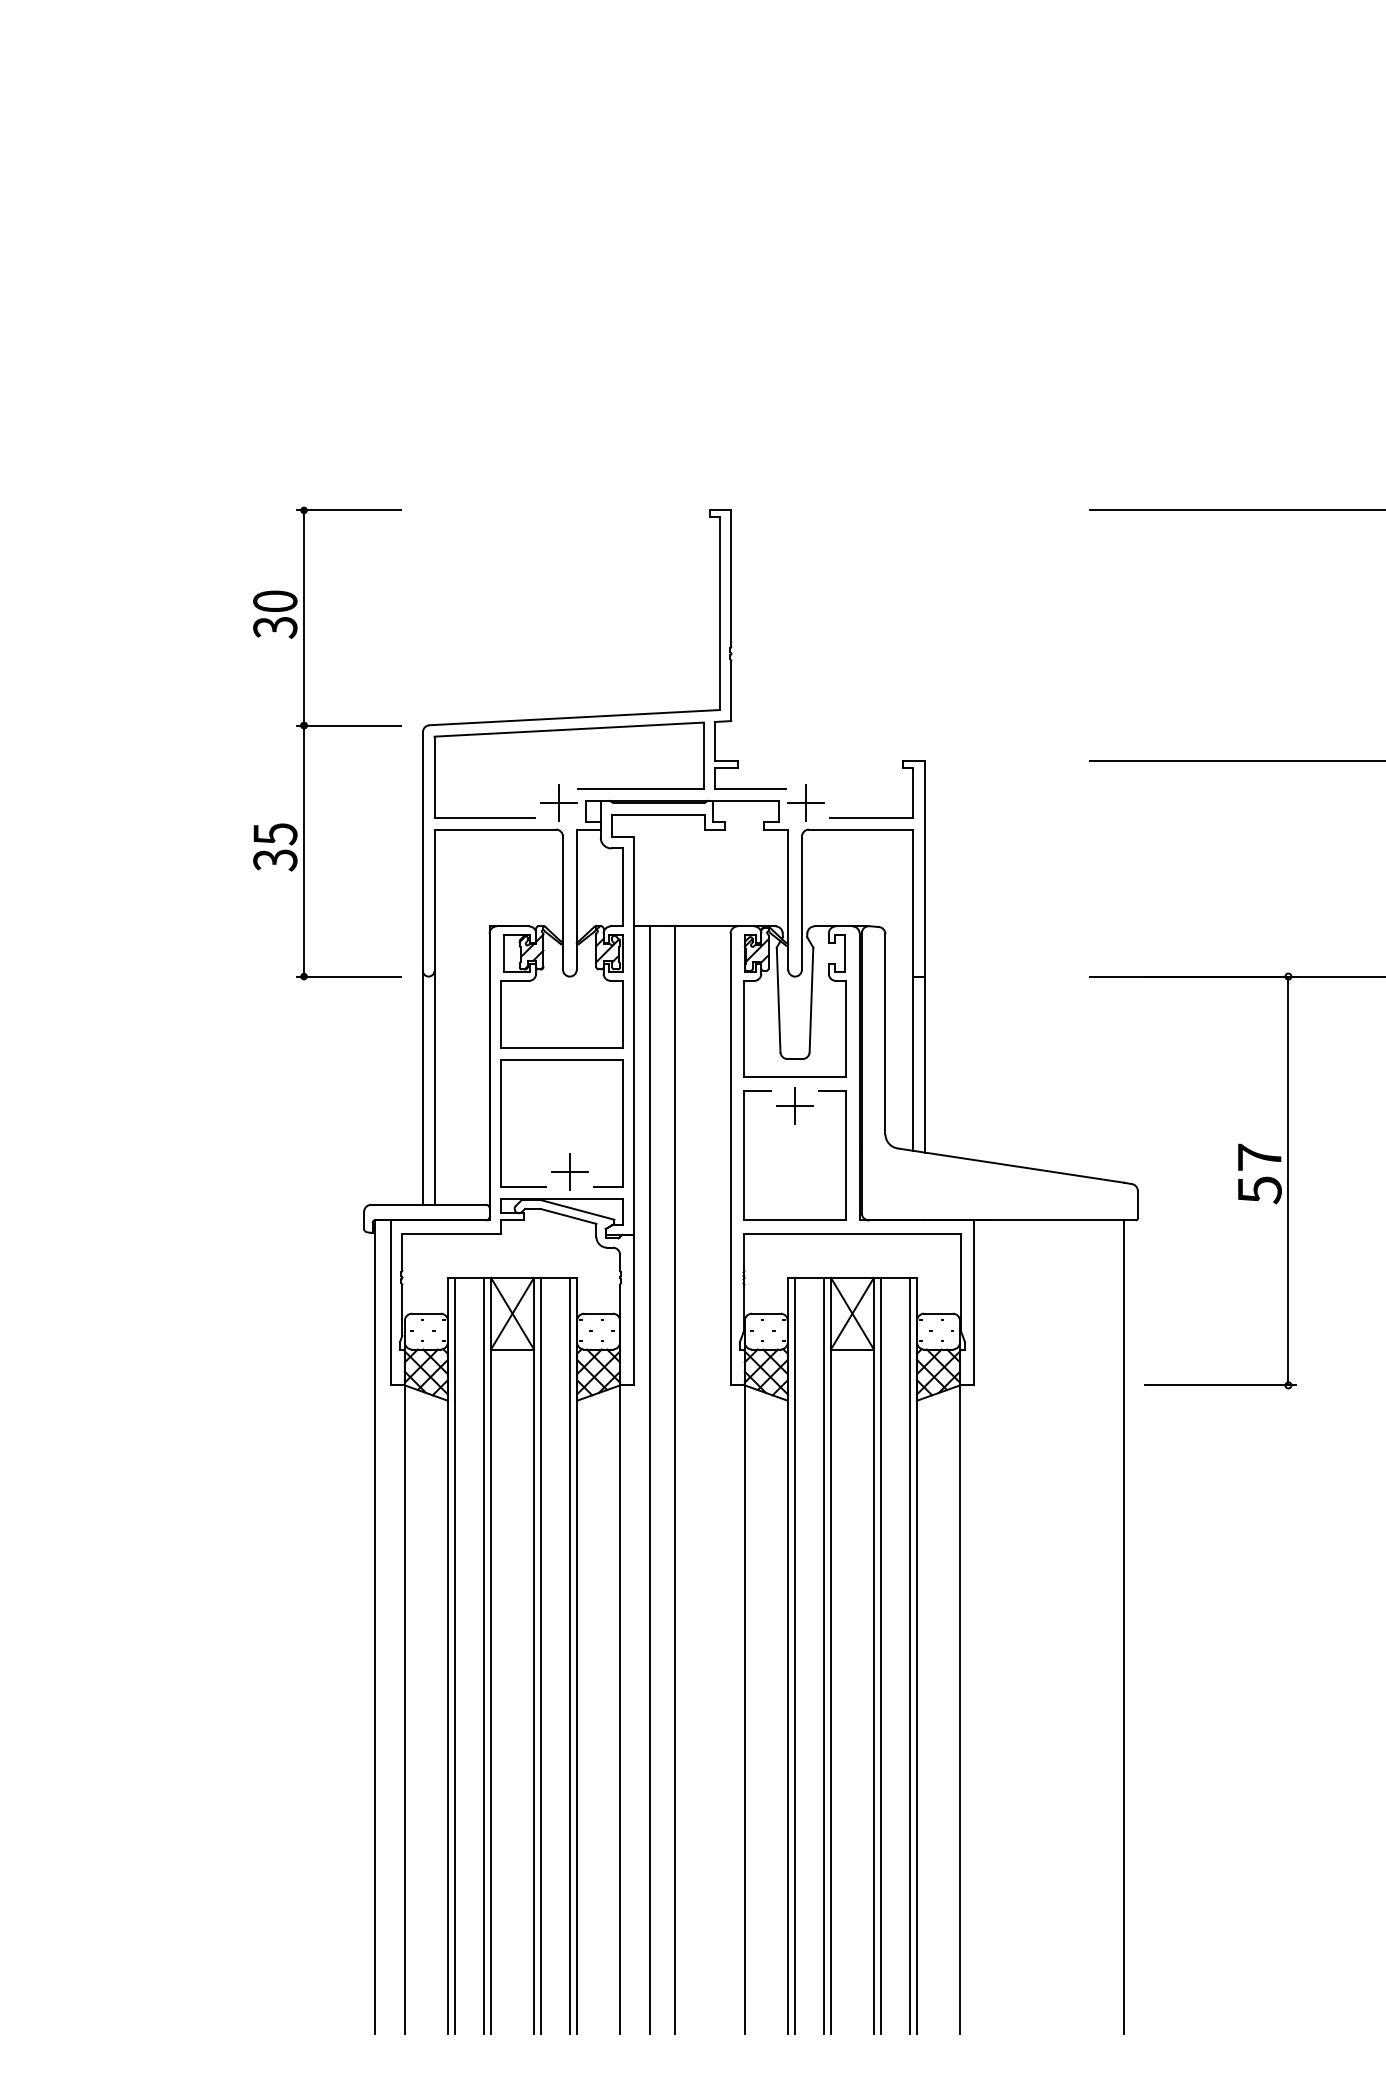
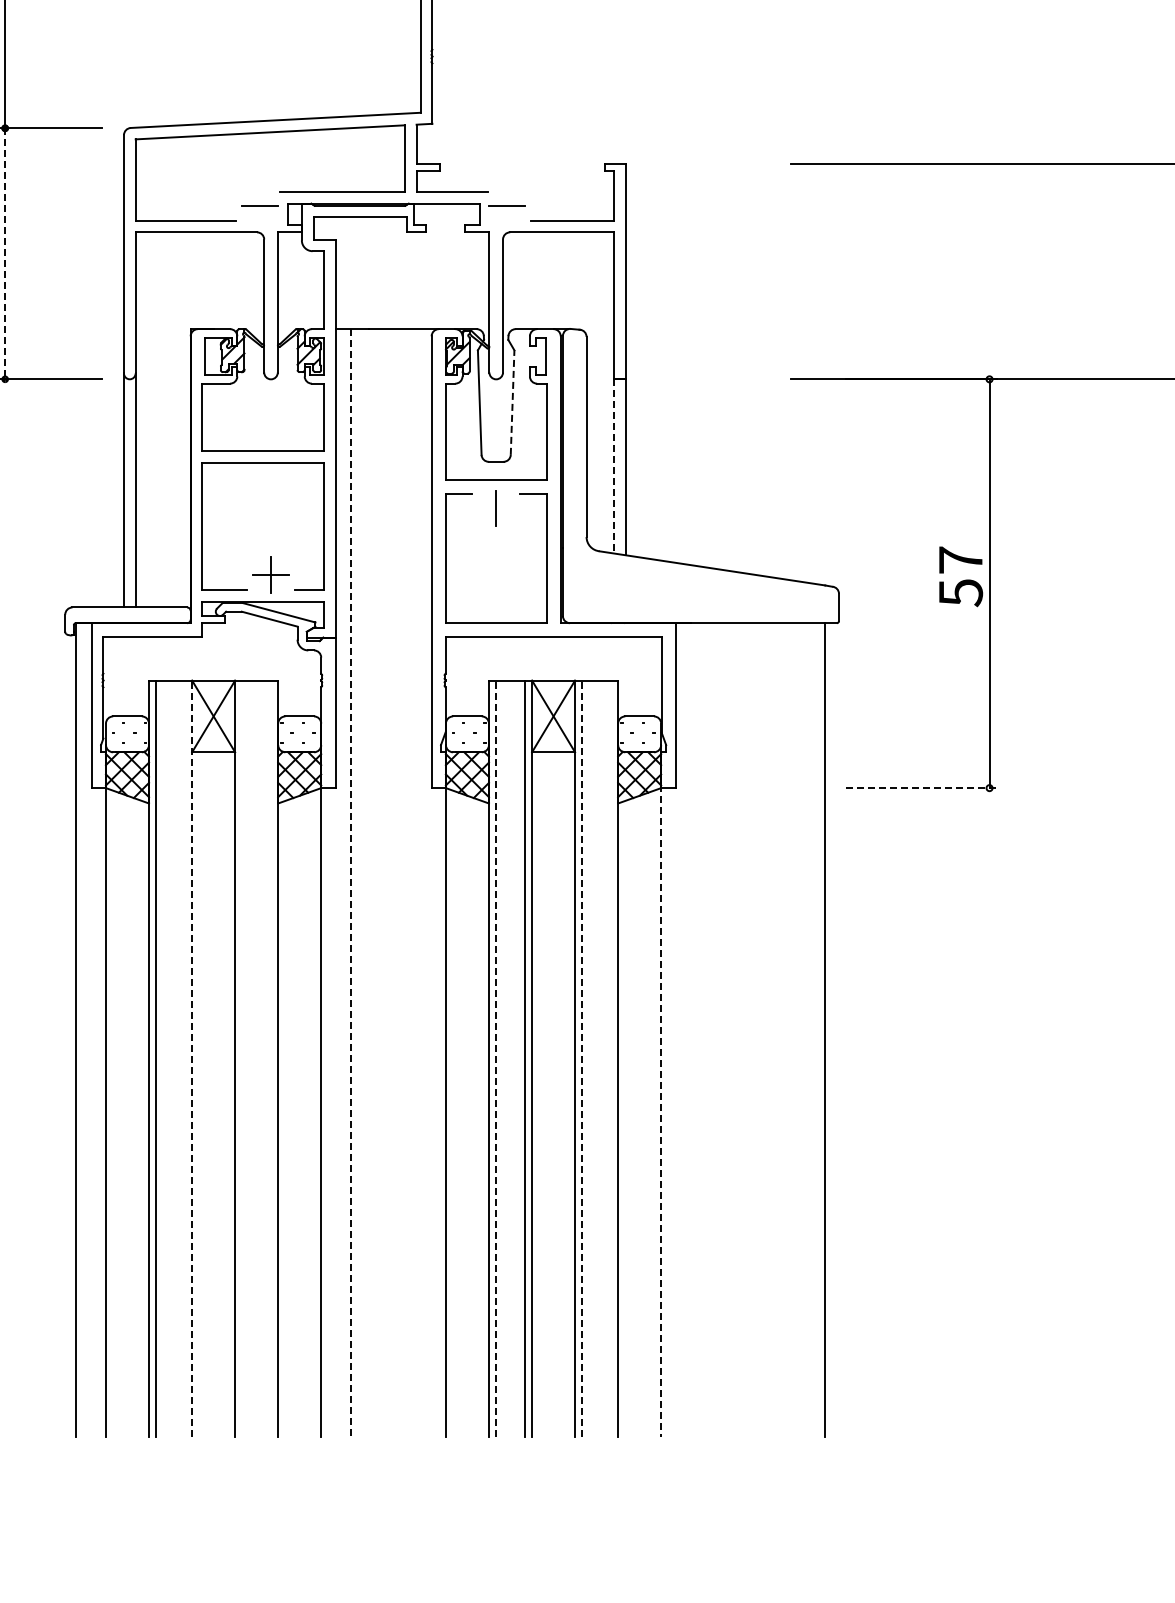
line: (559, 802) -> (260, 205), removed
line: (805, 802) -> (506, 205), removed
line: (304, 851) -> (5, 254), solid -> dashed
line: (811, 999) -> (512, 402), solid -> dashed
line: (913, 1064) -> (614, 467), solid -> dashed
line: (795, 1105) -> (496, 508), removed
line: (1220, 1385) -> (921, 788), solid -> dashed
line: (650, 1480) -> (351, 883), solid -> dashed
line: (675, 1480) -> (376, 883), removed
line: (483, 1655) -> (184, 1058), removed
line: (491, 1655) -> (192, 1058), solid -> dashed
line: (541, 1655) -> (242, 1058), removed
line: (569, 1655) -> (270, 1058), removed
line: (795, 1655) -> (496, 1058), solid -> dashed
line: (881, 1655) -> (582, 1058), solid -> dashed
line: (909, 1655) -> (610, 1058), removed
line: (960, 1708) -> (661, 1111), solid -> dashed

